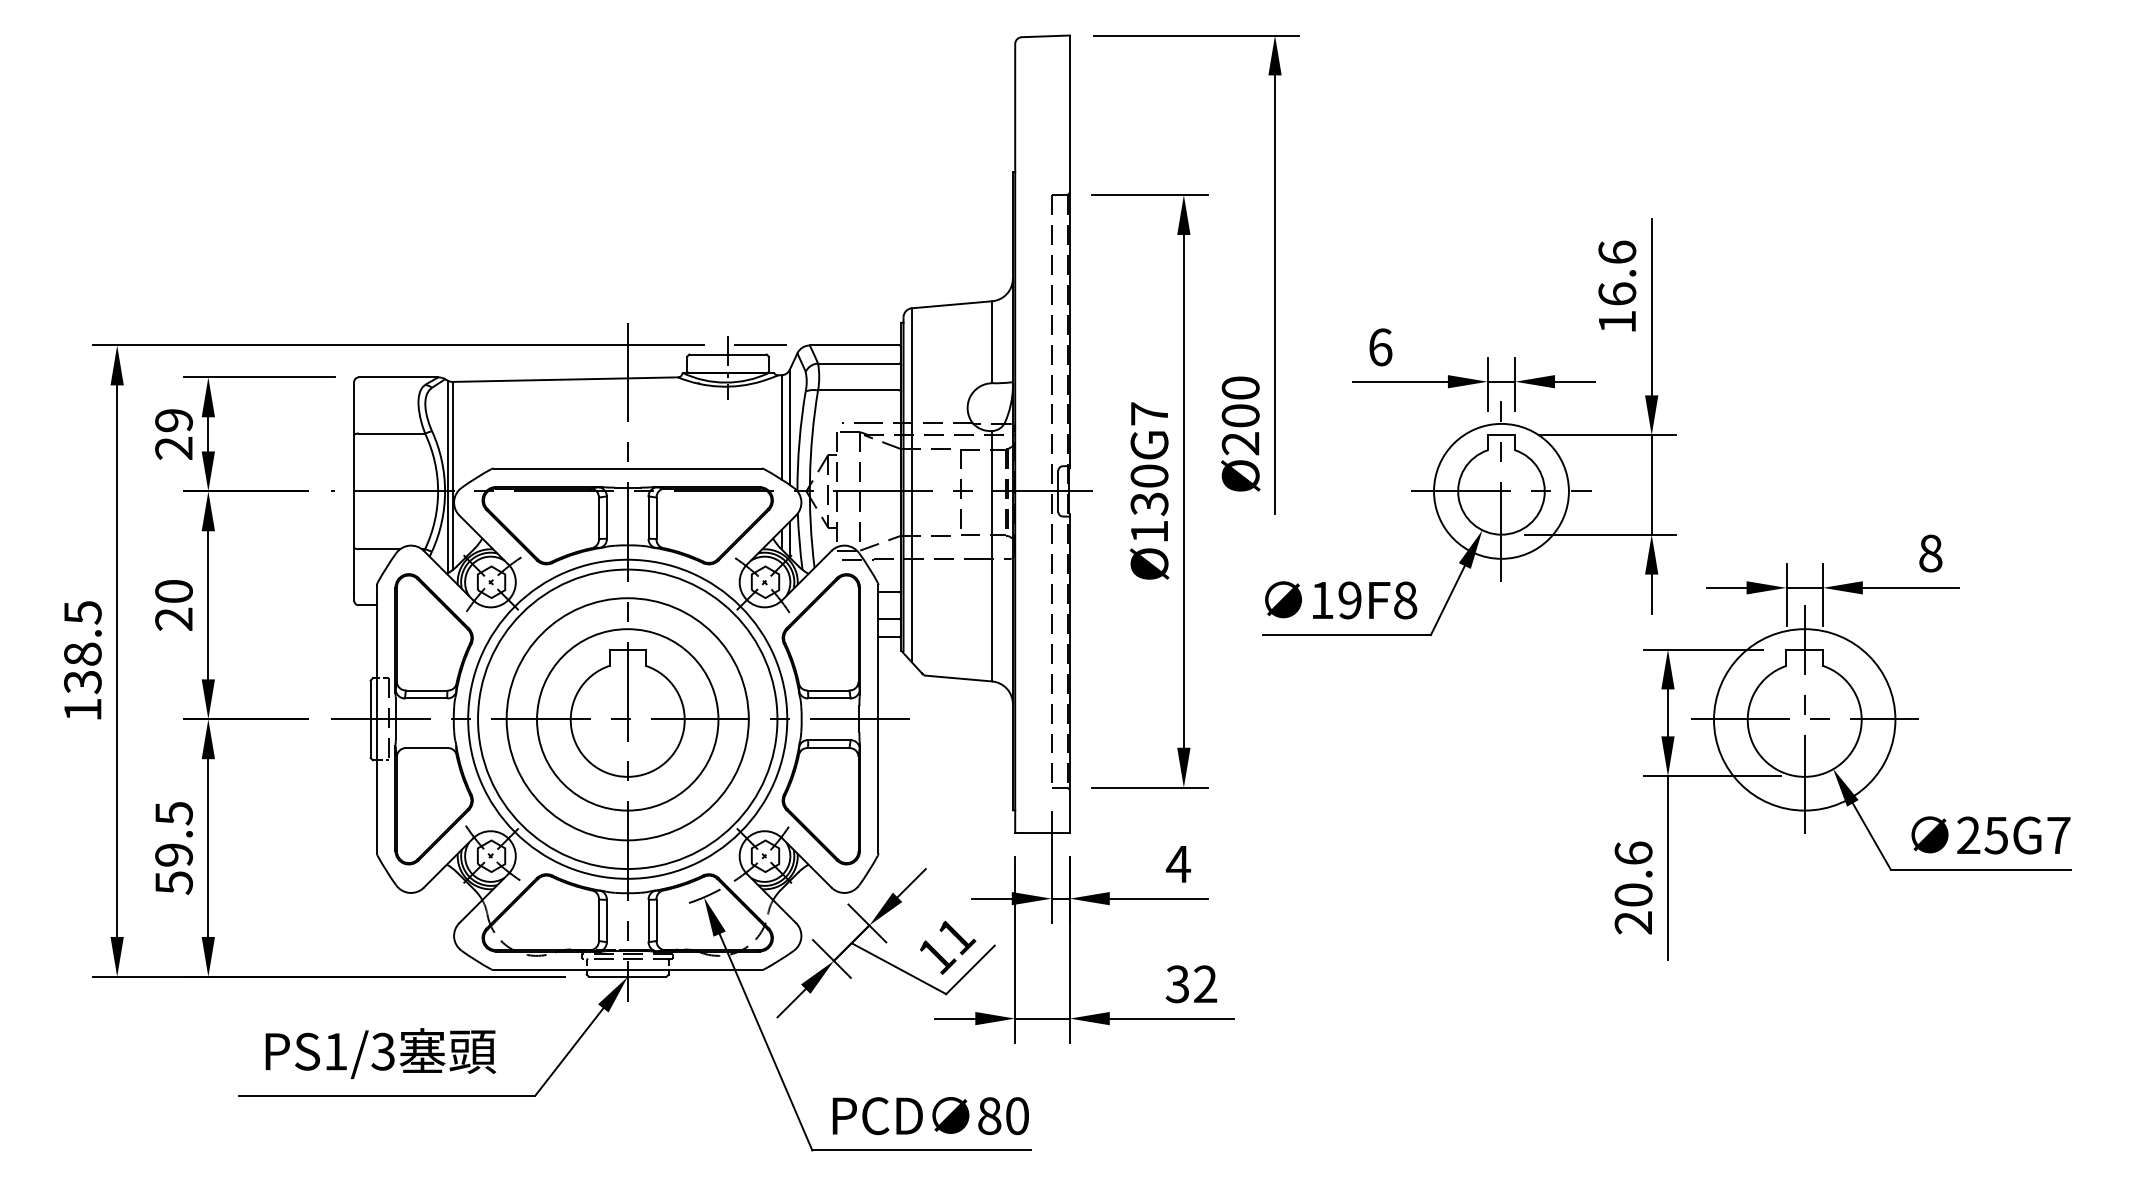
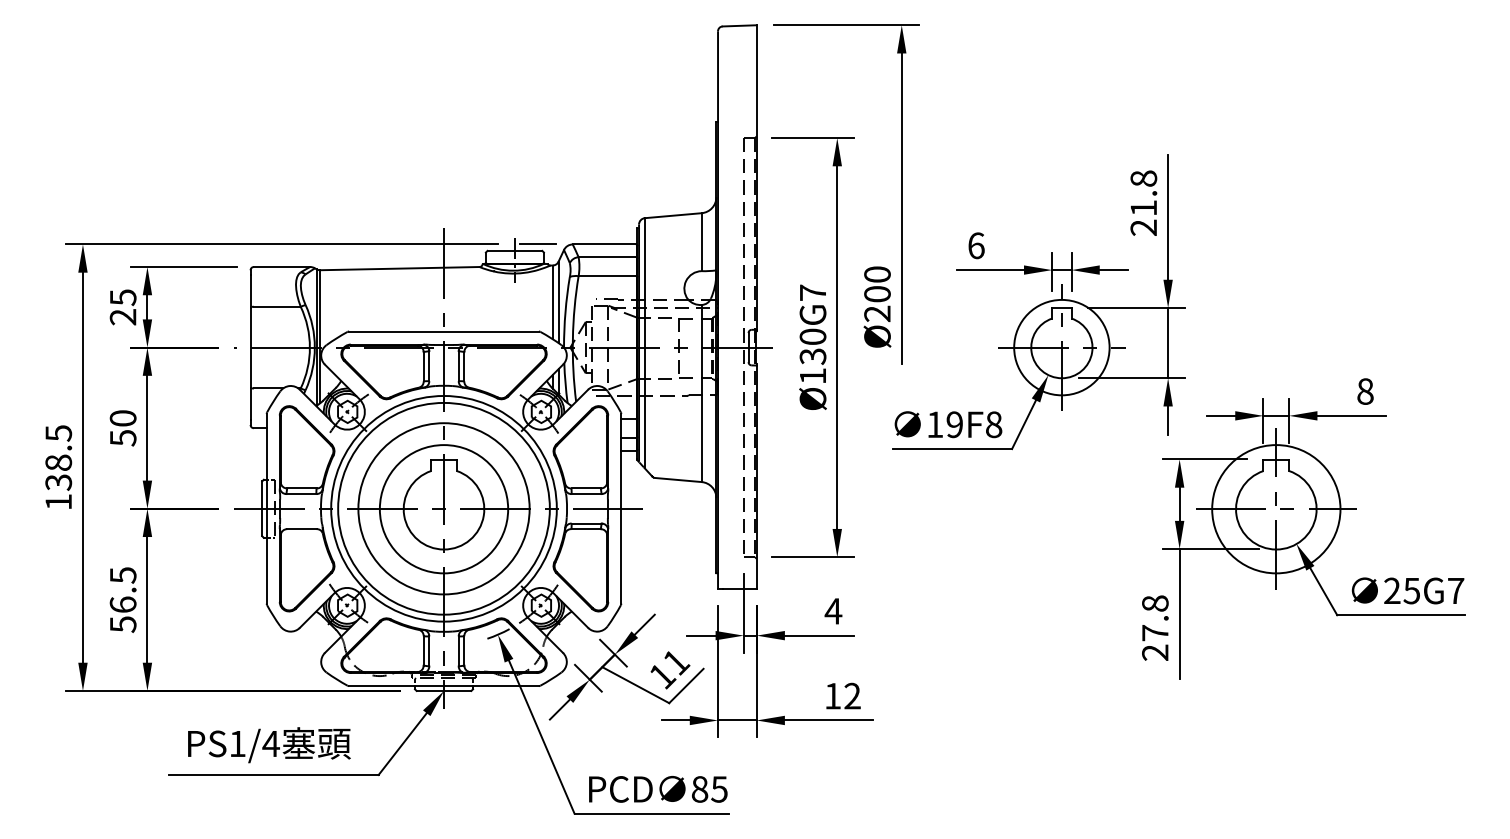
text: (1616, 286) -> (1143, 202), 16.6 -> 21.8
text: (173, 420) -> (122, 297), 29 -> 25
text: (173, 619) -> (122, 438), 20 -> 50
text: (173, 854) -> (122, 604), 59.5 -> 56.5
text: (1633, 874) -> (1155, 618), 20.6 -> 27.8
text: (1177, 983) -> (832, 695), 32 -> 12
text: (382, 1051) -> (270, 743), PS1/3 -> PS1/4
text: (1017, 1116) -> (719, 789), 80 -> 85

